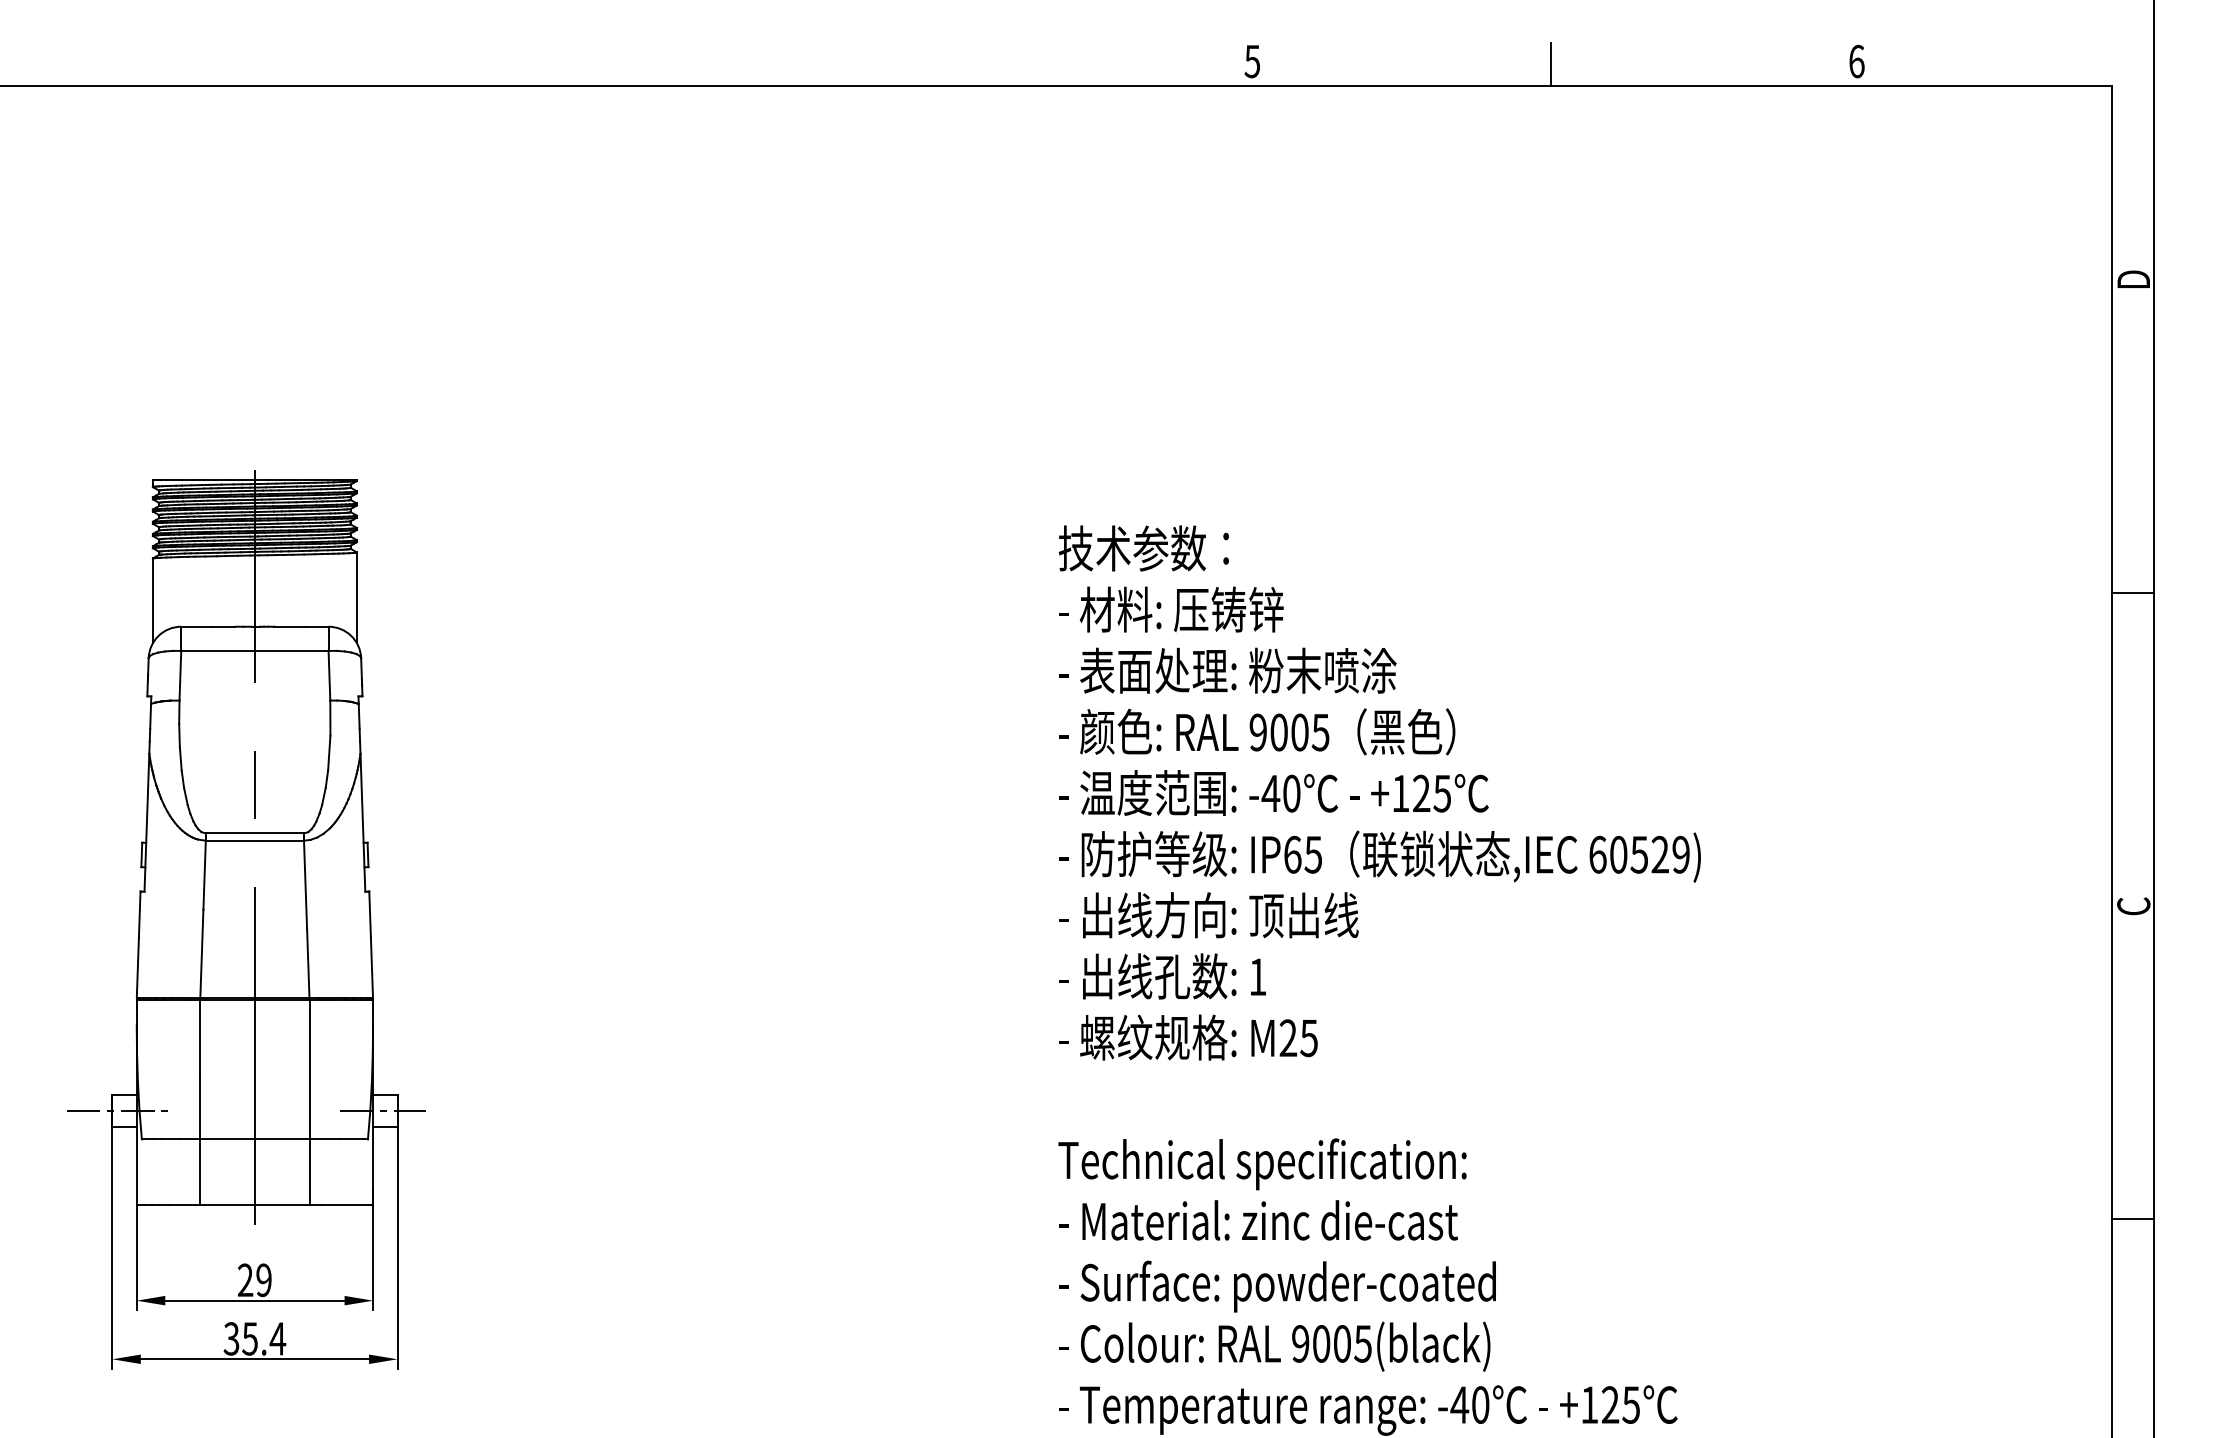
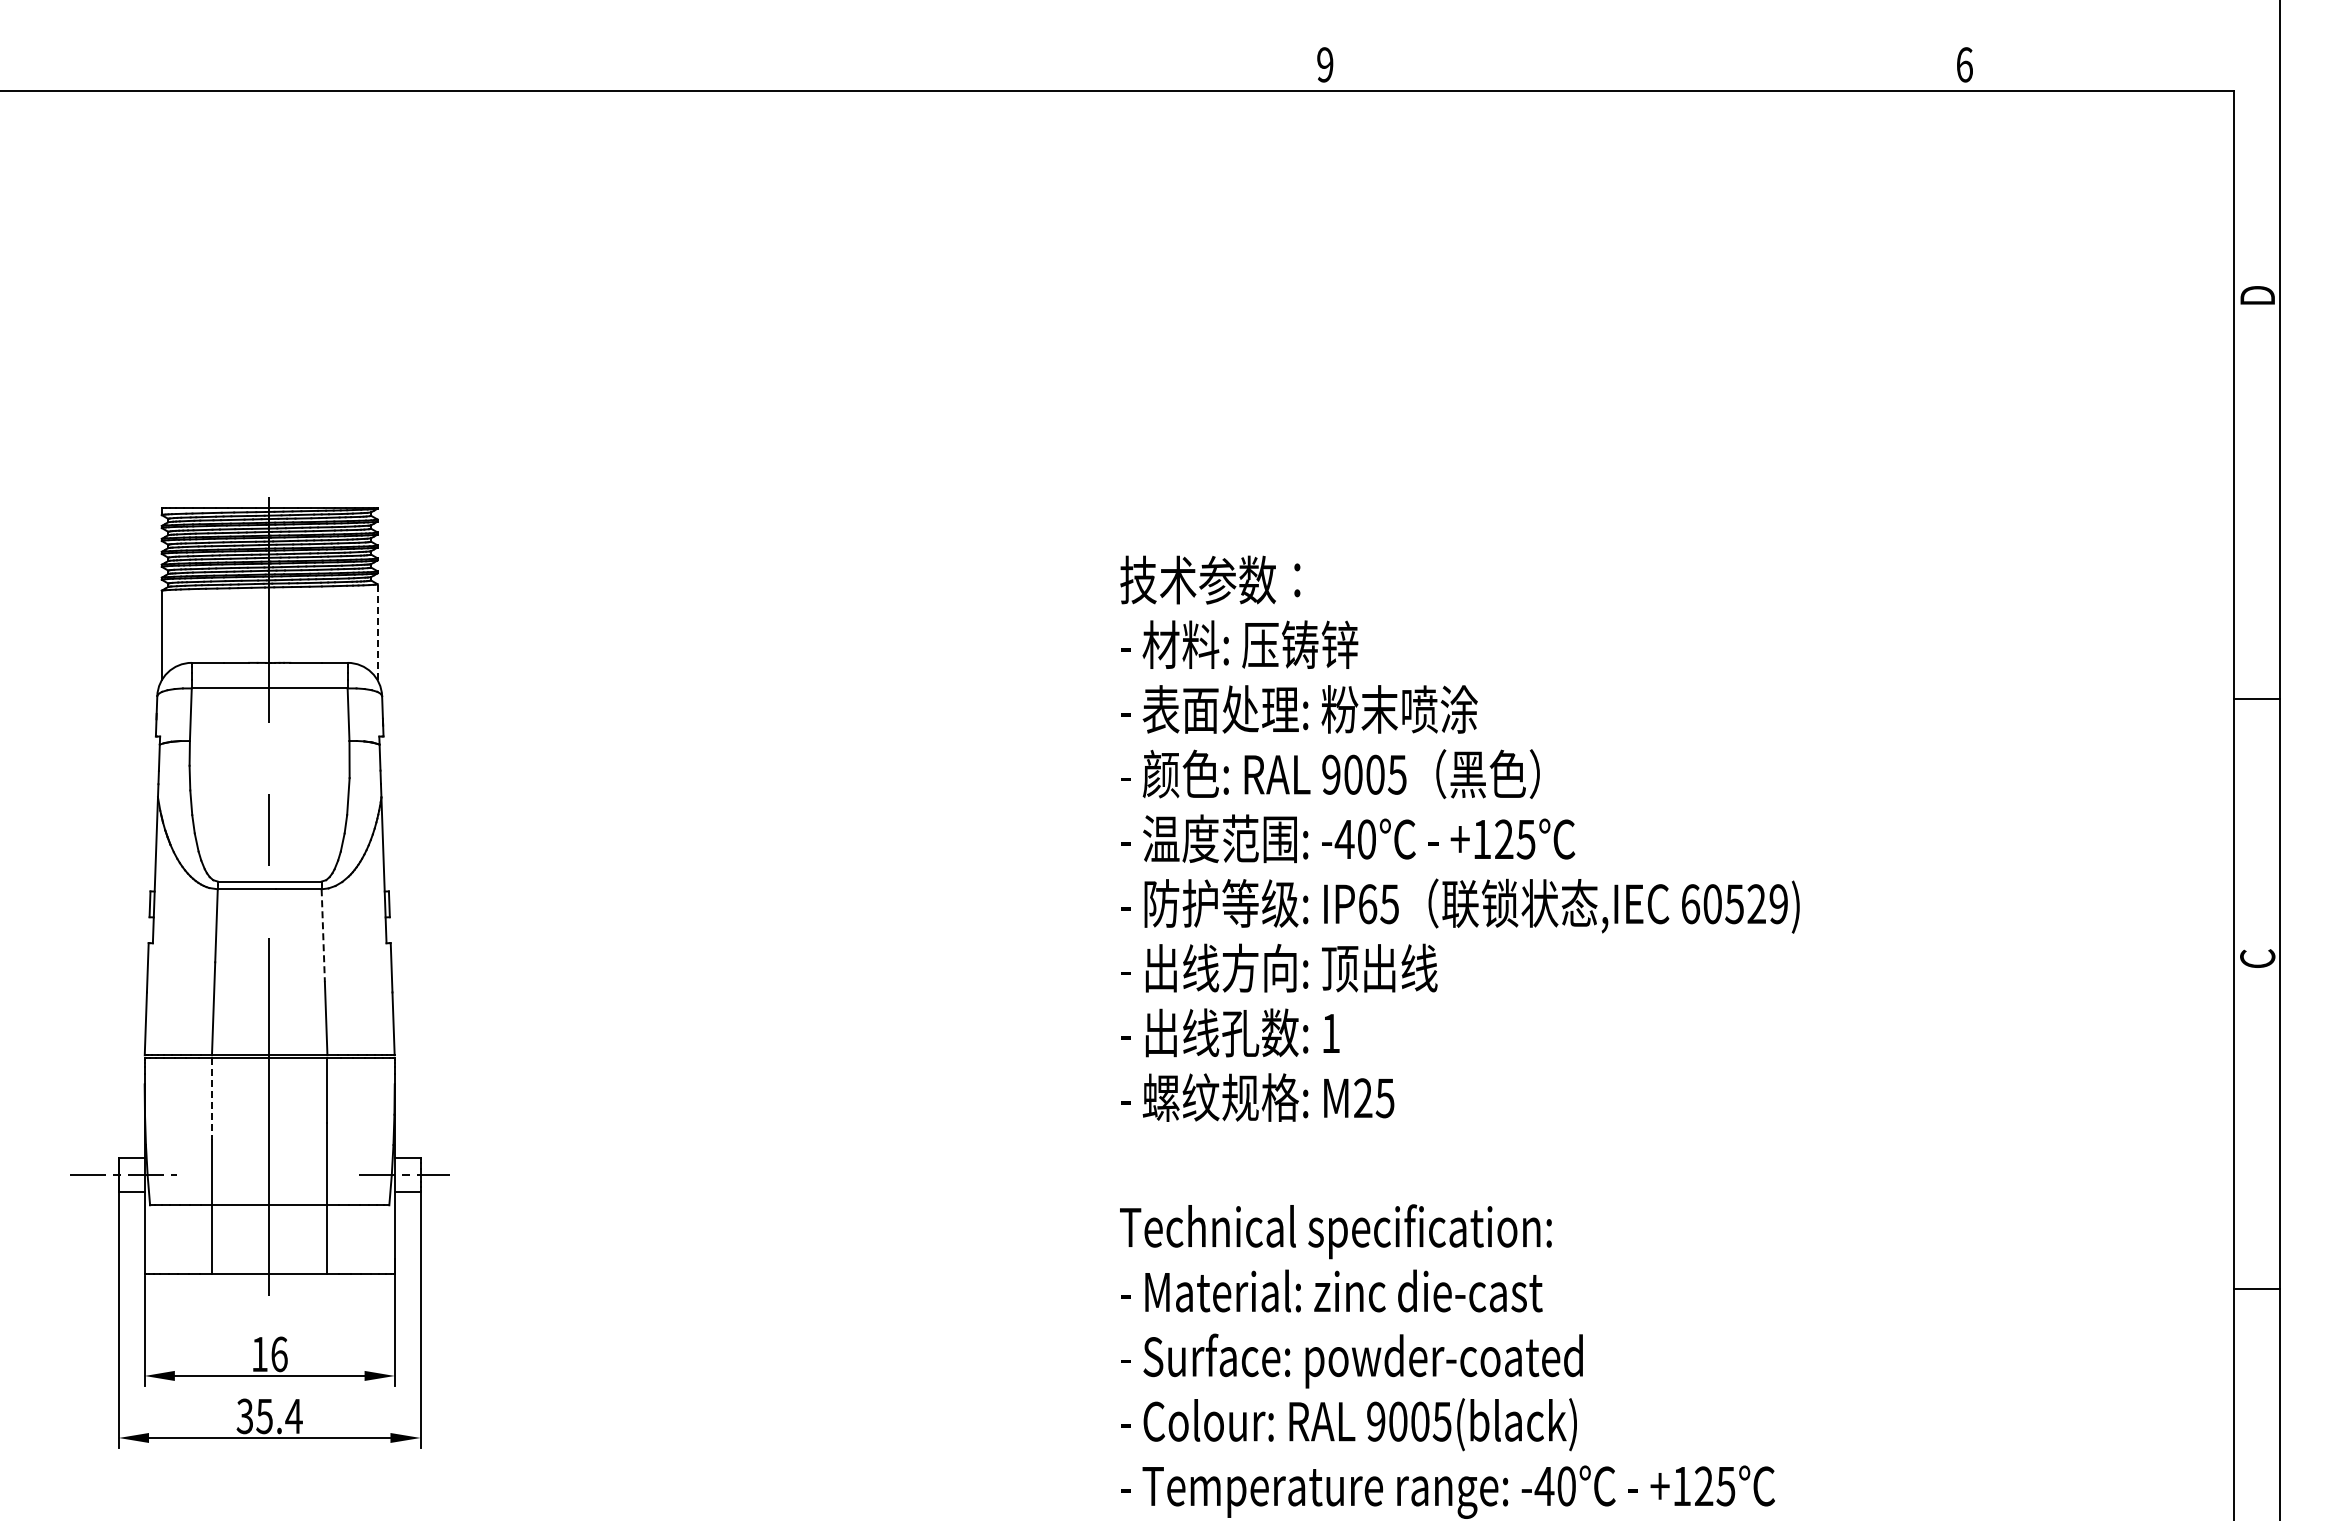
text: (1251, 61) -> (1324, 64), 5 -> 9
line: (1551, 64) -> (1641, 67), removed
line: (2132, 593) -> (2256, 699), moved
line: (356, 598) -> (377, 632), solid -> dashed
line: (305, 885) -> (323, 936), solid -> dashed
line: (199, 1039) -> (211, 1099), solid -> dashed
text: (254, 1280) -> (269, 1354), 29 -> 16

